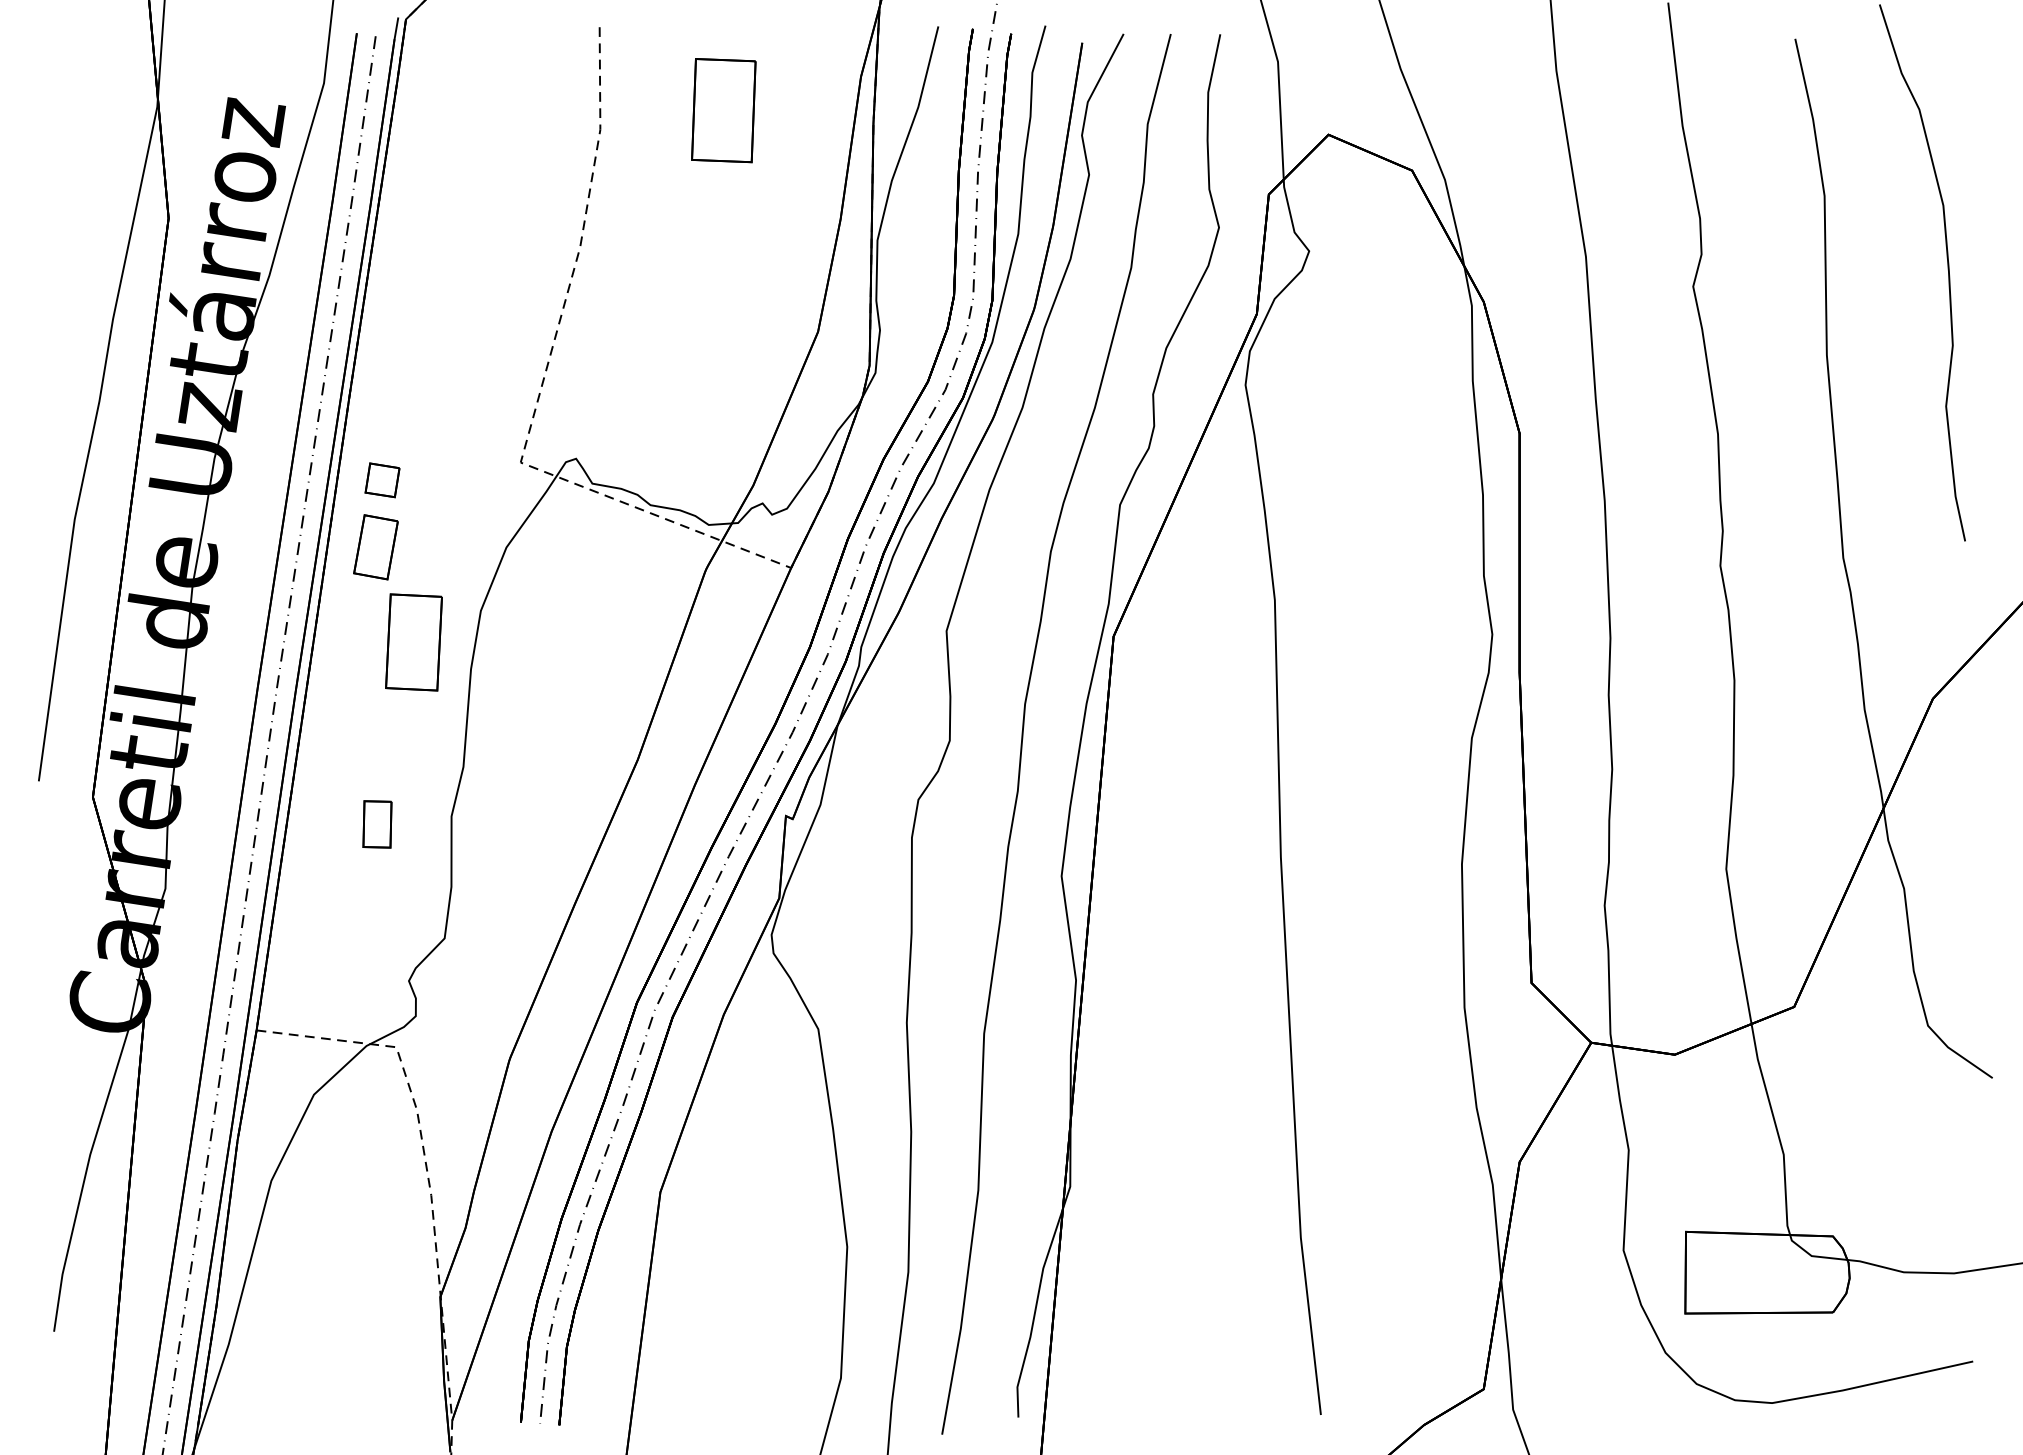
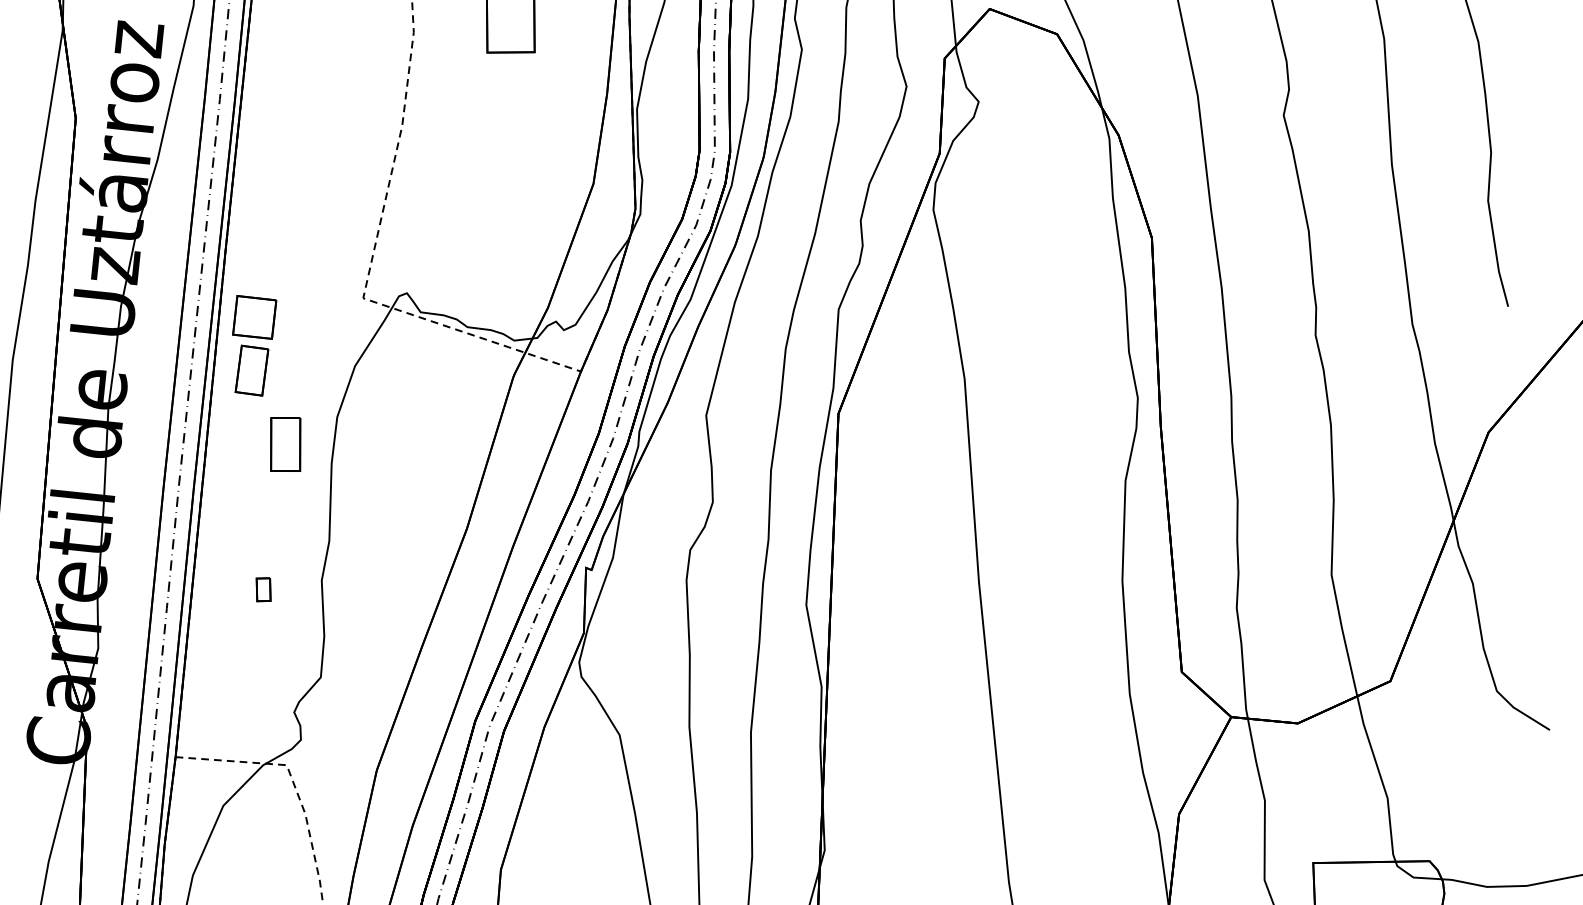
part: (382, 480) -> (254, 317), size x1.67
part: (414, 642) -> (285, 444), size x0.71
part: (377, 824) -> (263, 589), size x0.62

